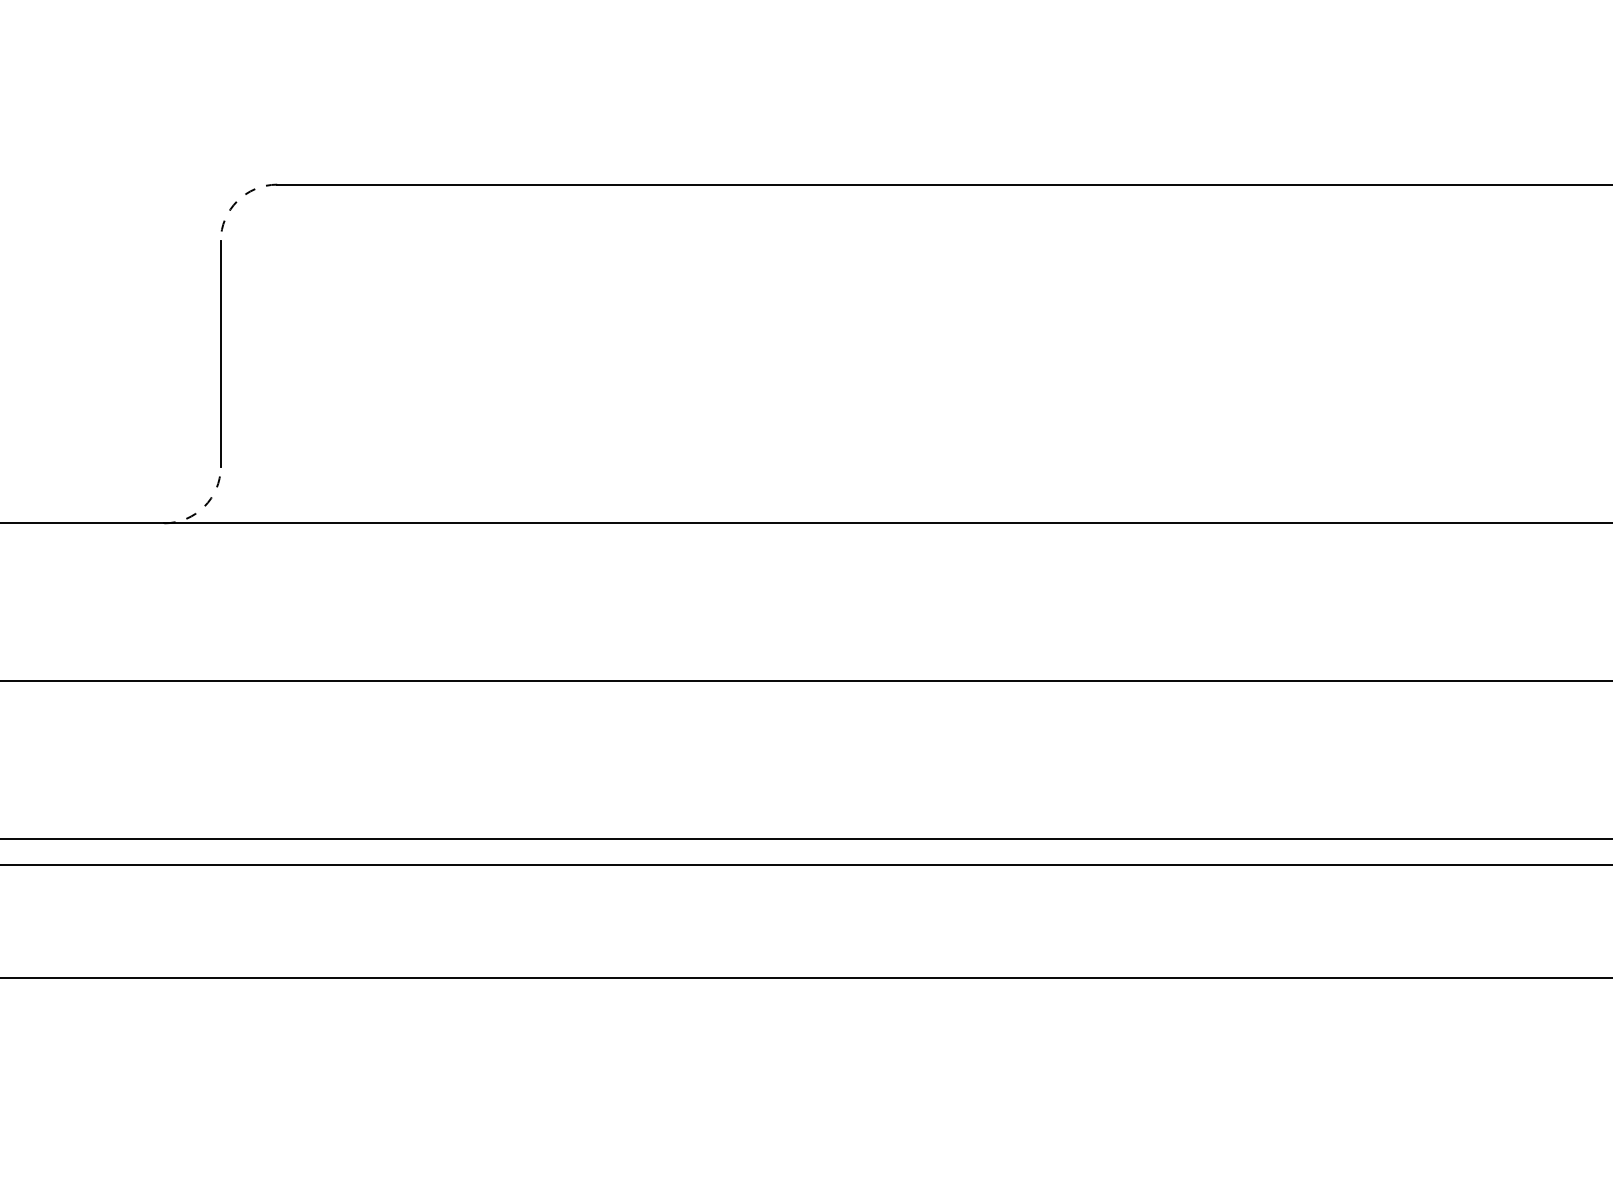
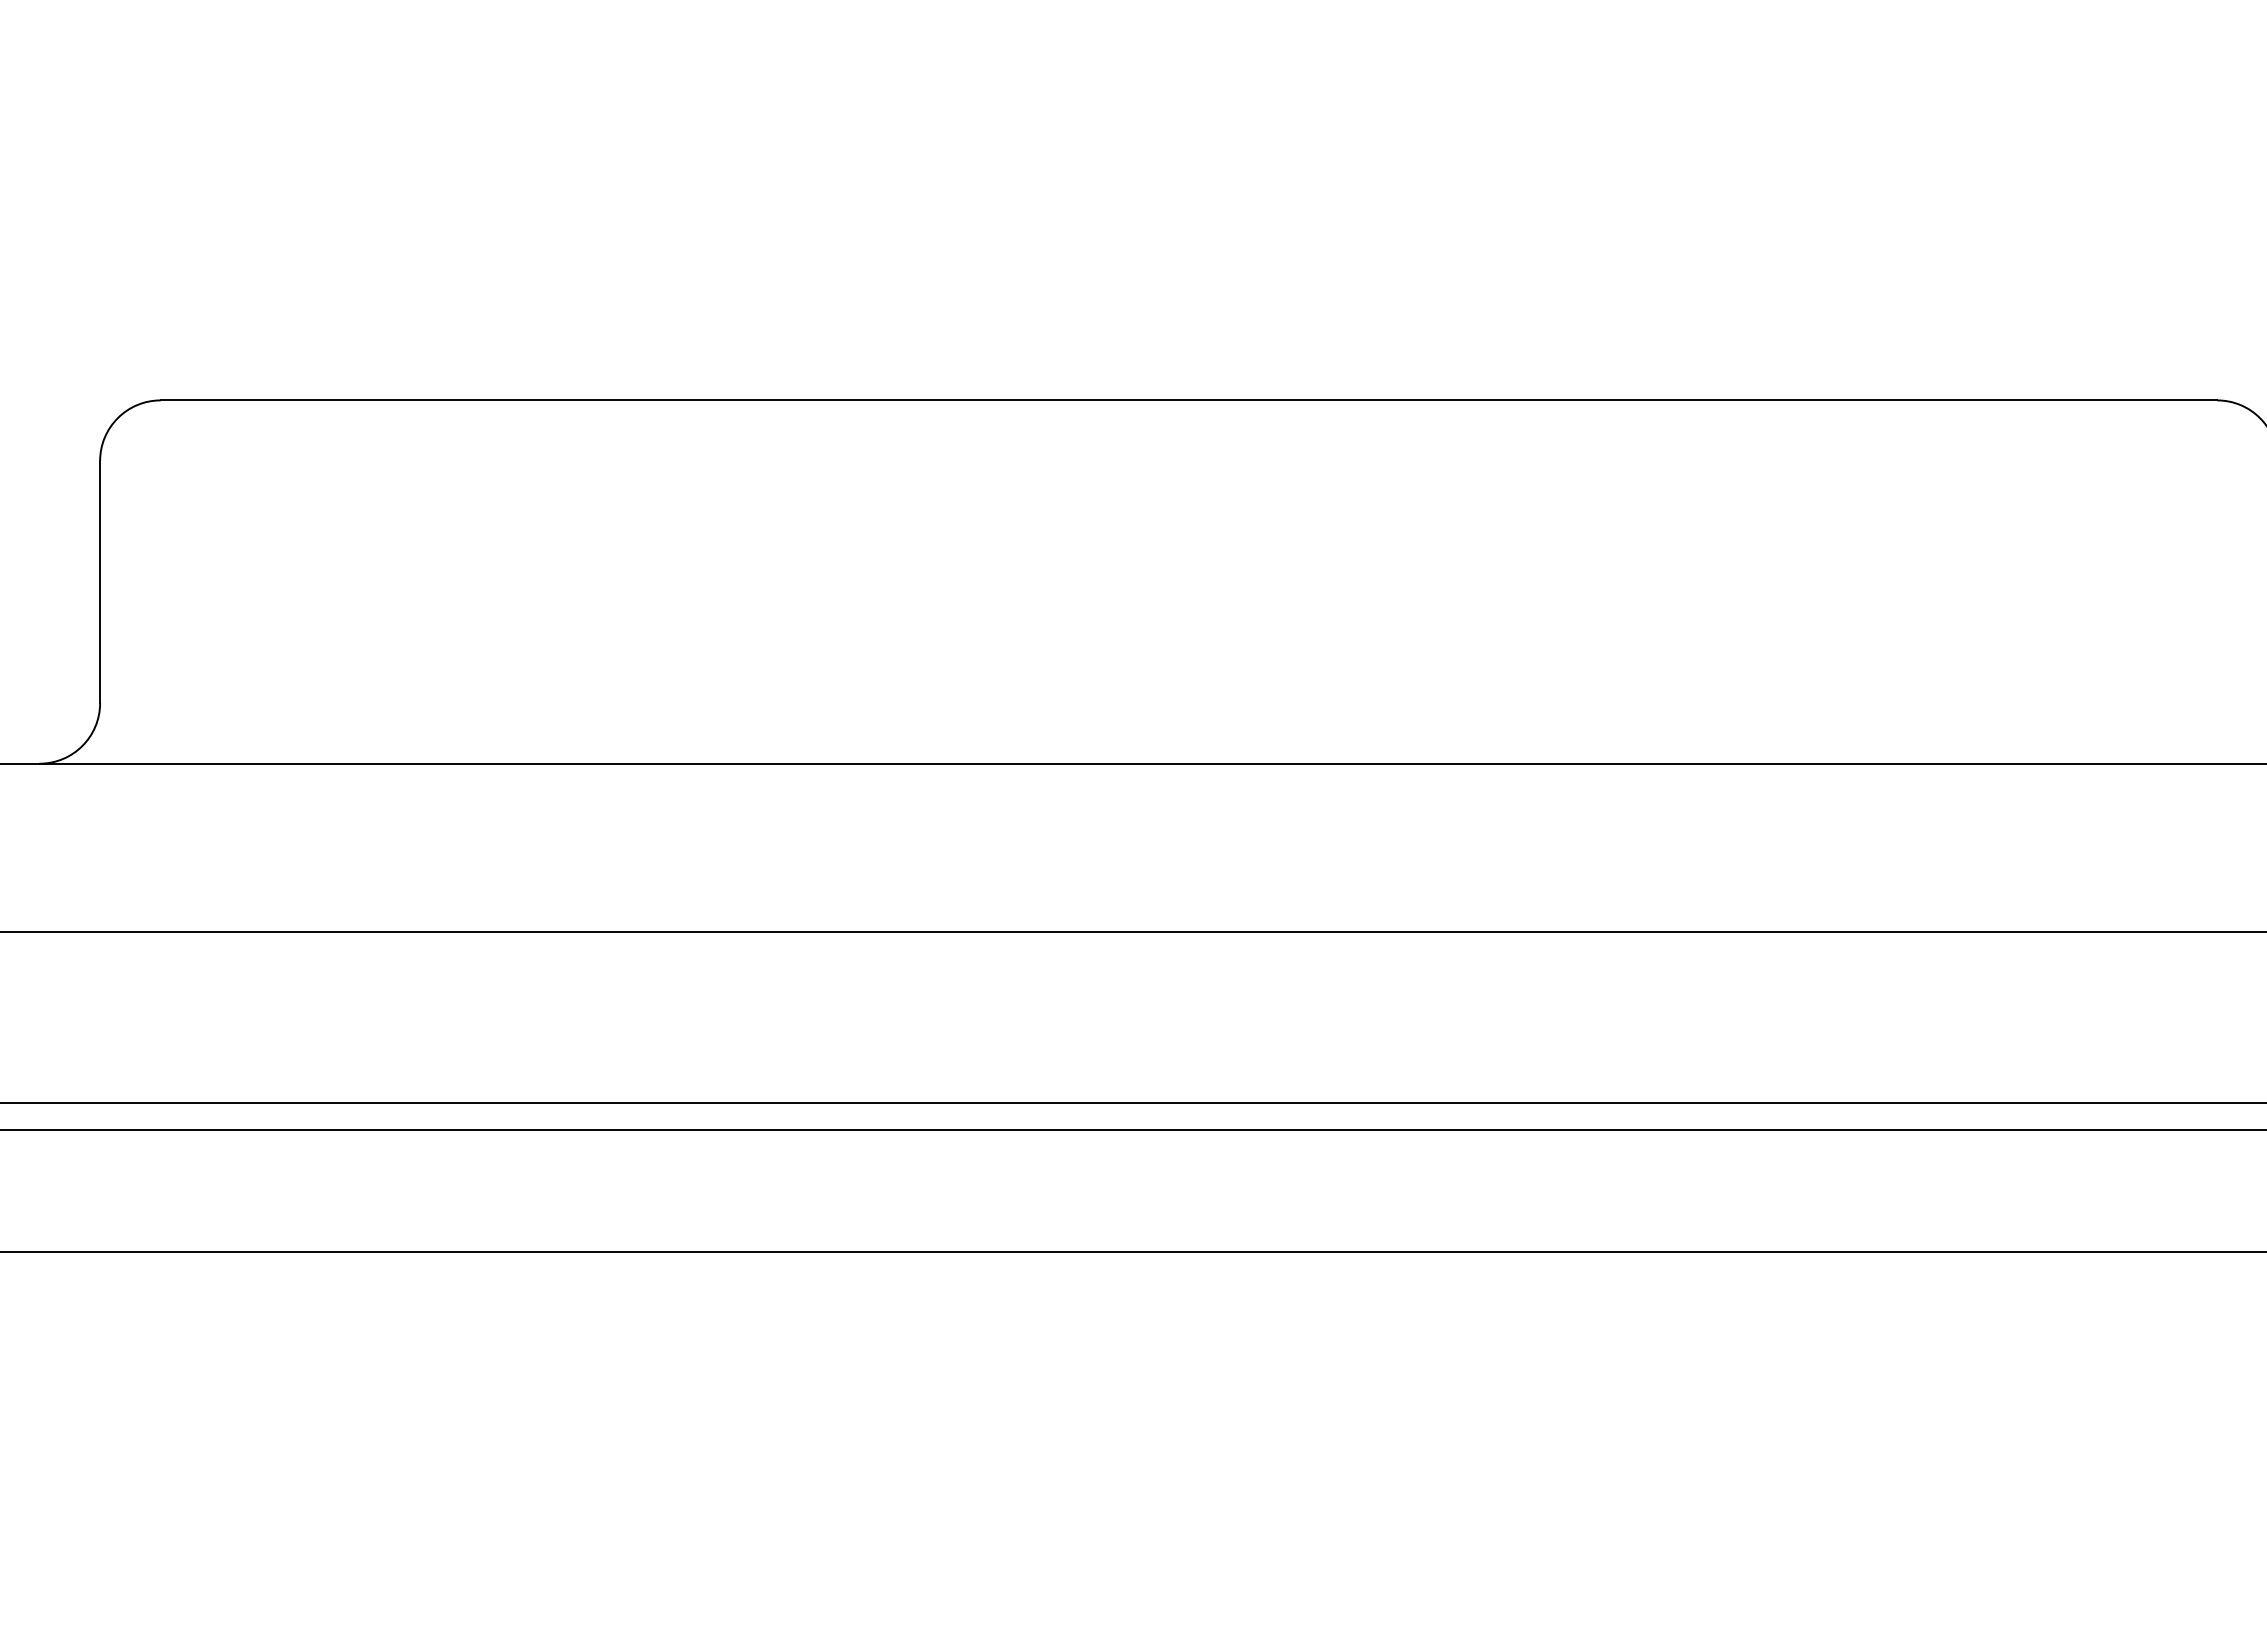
arc: (236, 201) -> (117, 418), dashed -> solid
arc: (204, 507) -> (82, 746), dashed -> solid

